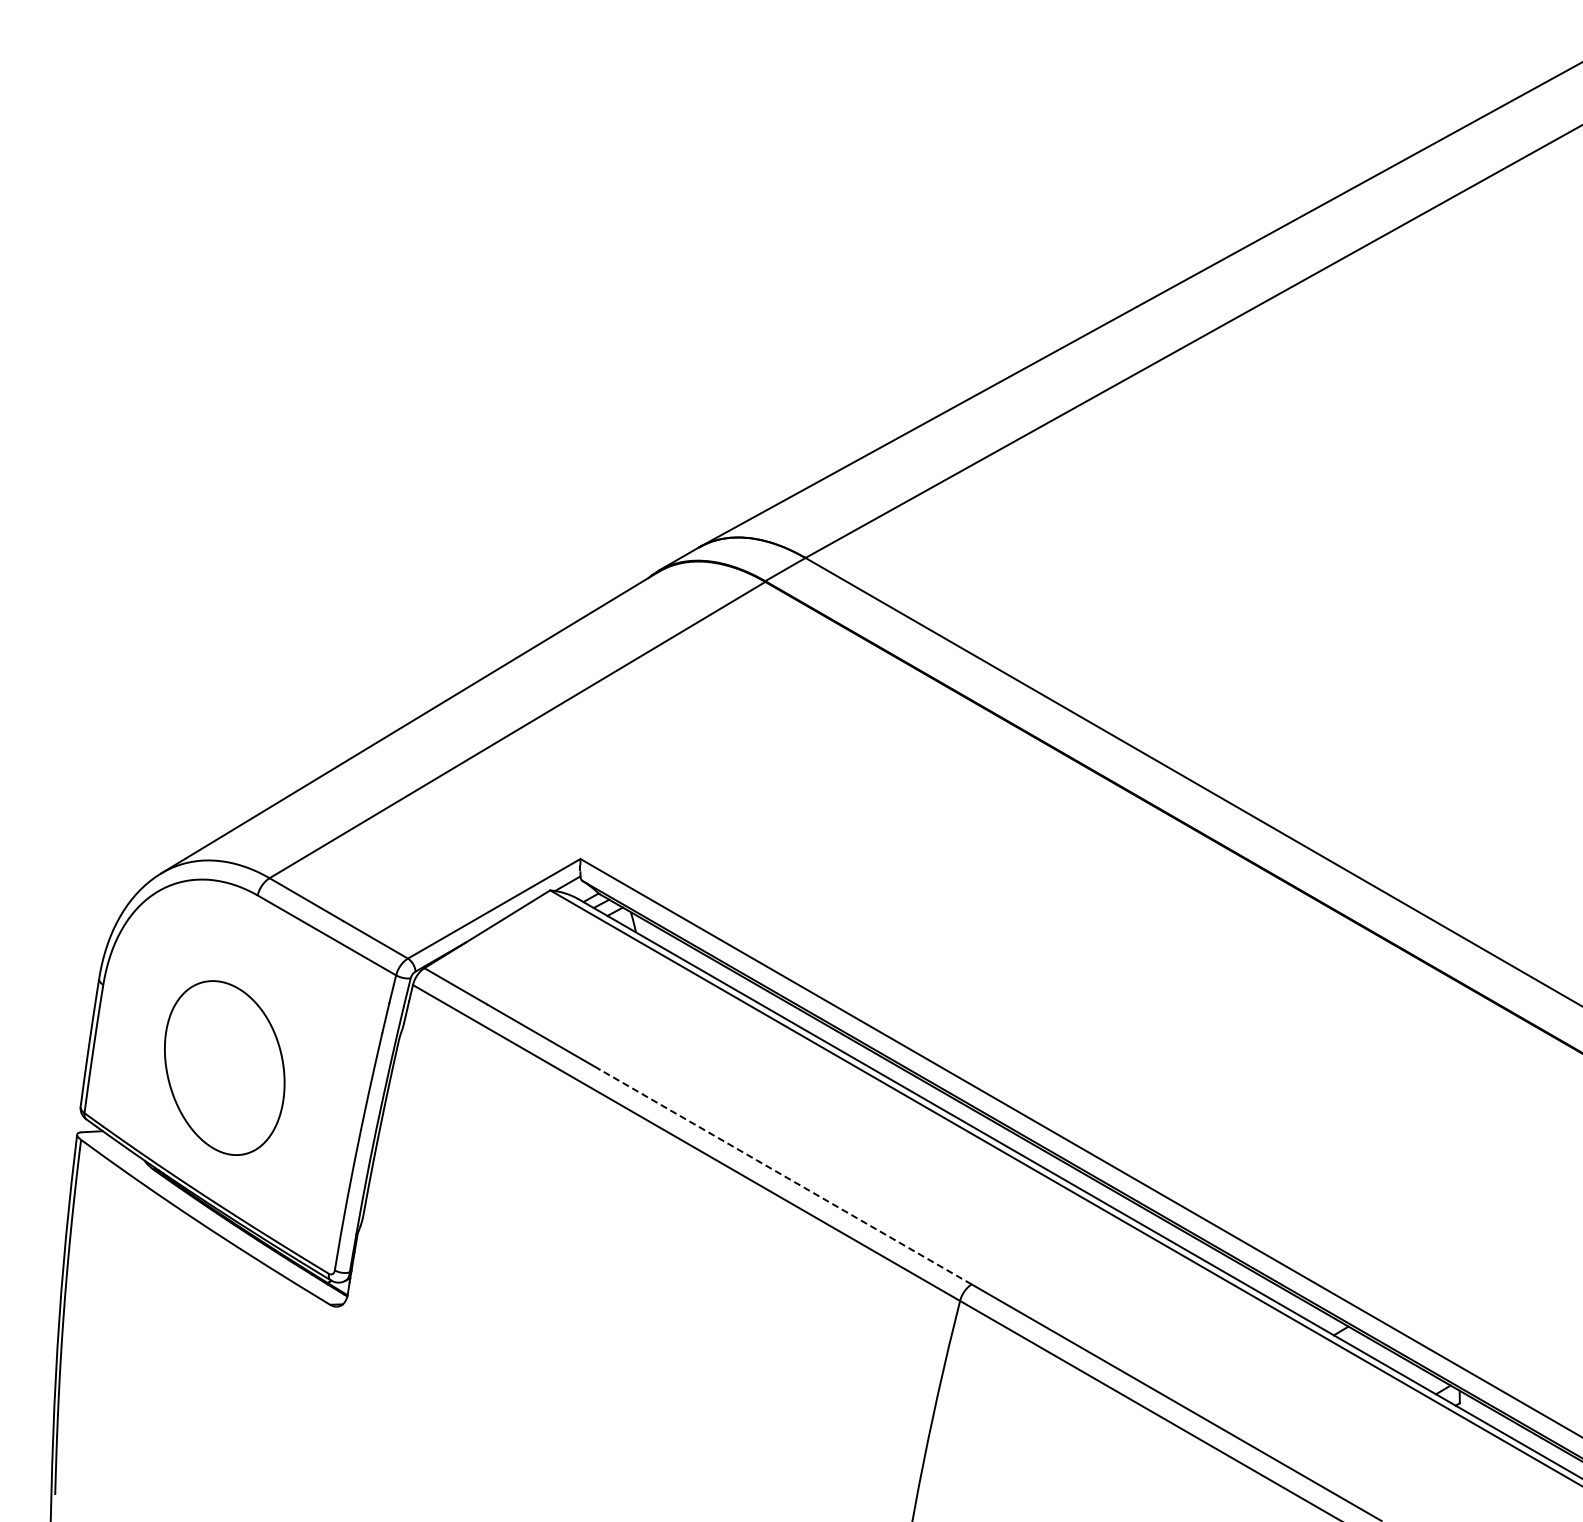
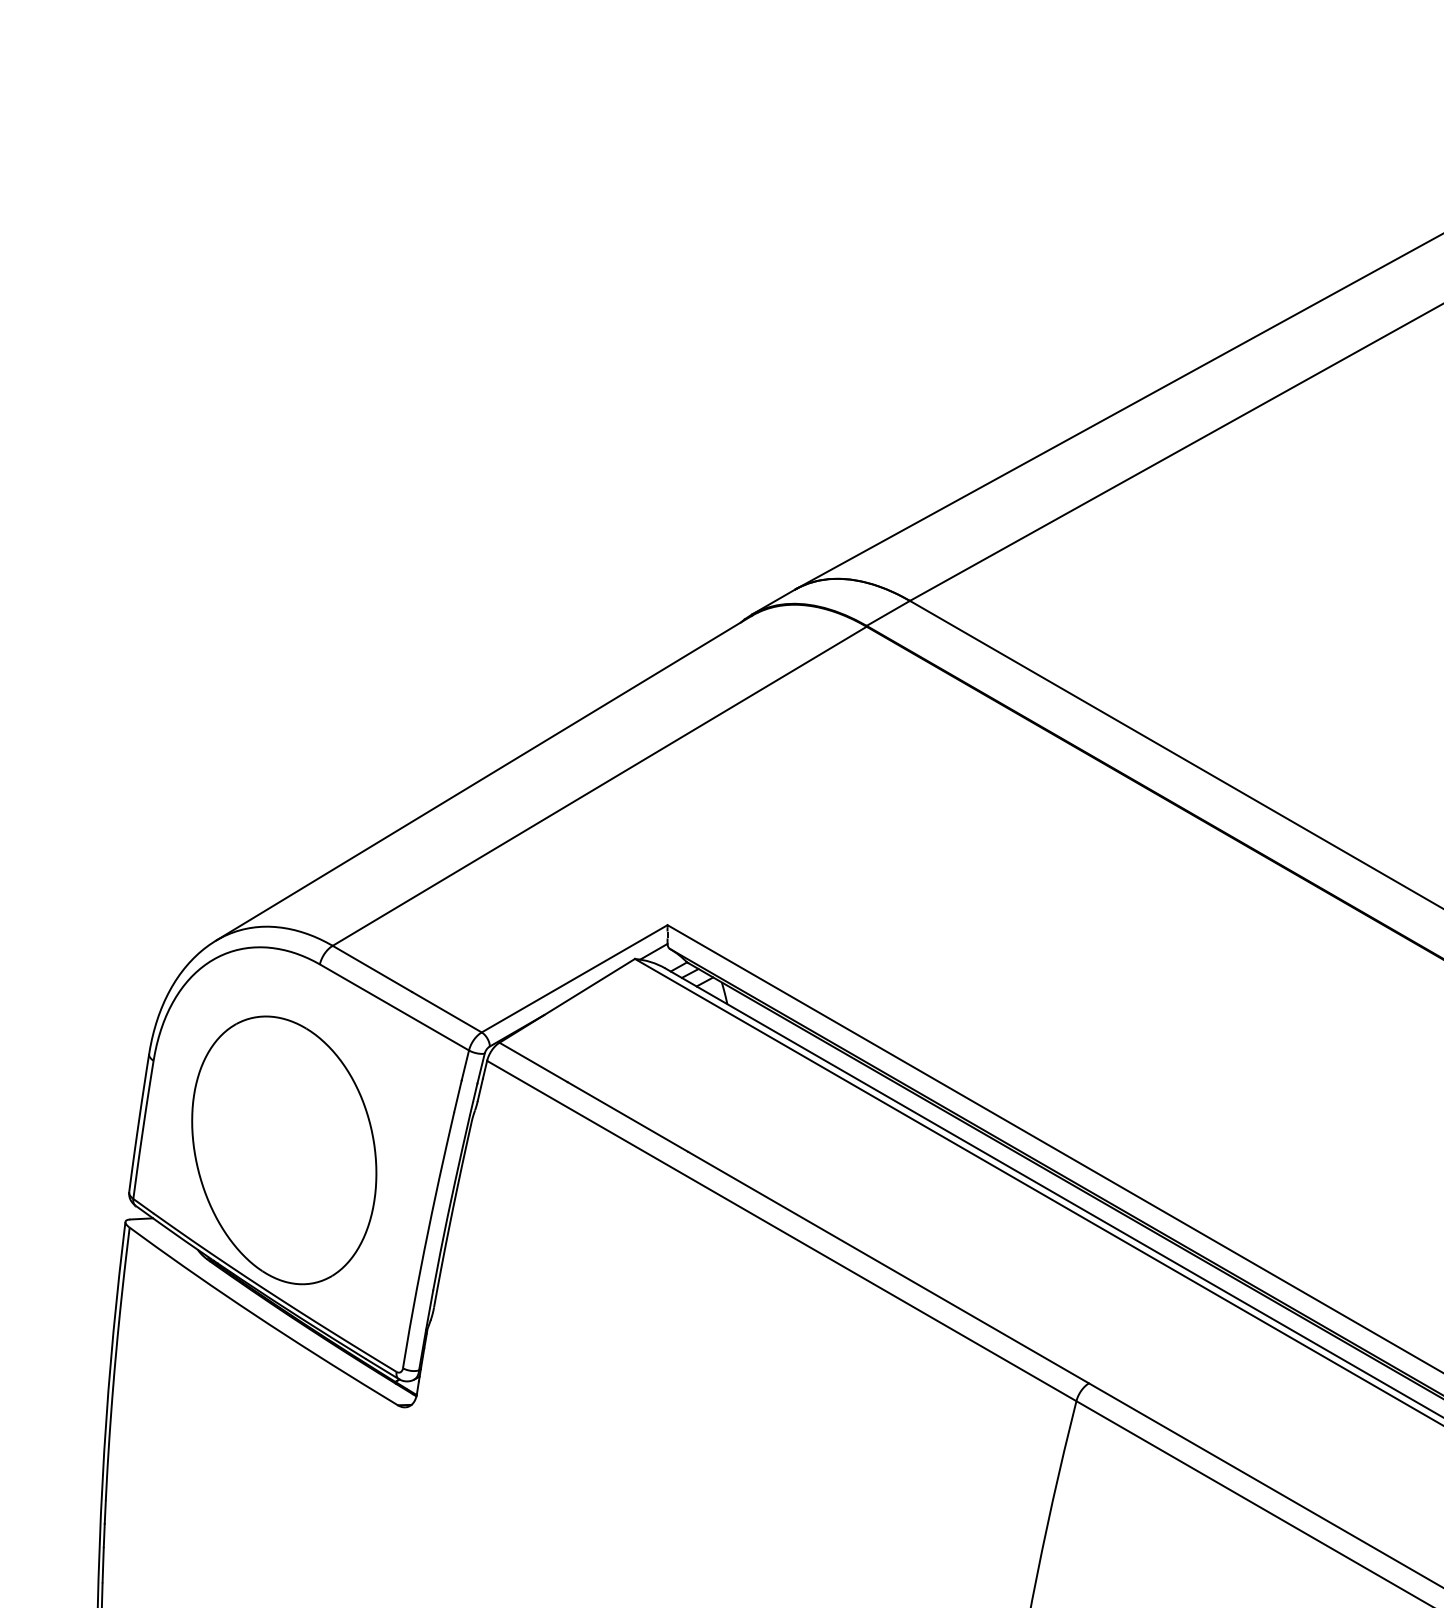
part: (224, 1067) -> (284, 1149), size x1.43
line: (785, 1176) -> (888, 1267), dashed -> solid

